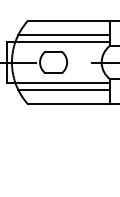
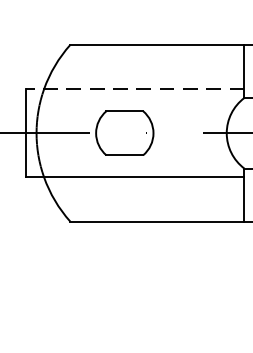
line: (64, 35) -> (147, 76), removed
line: (58, 41) -> (135, 88), solid -> dashed
line: (64, 89) -> (147, 190), removed

